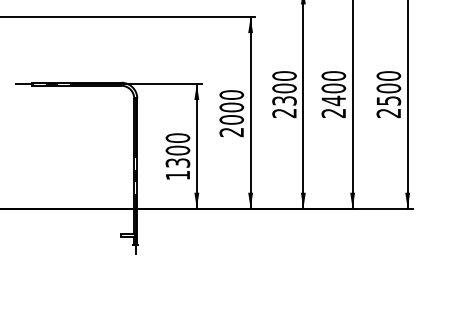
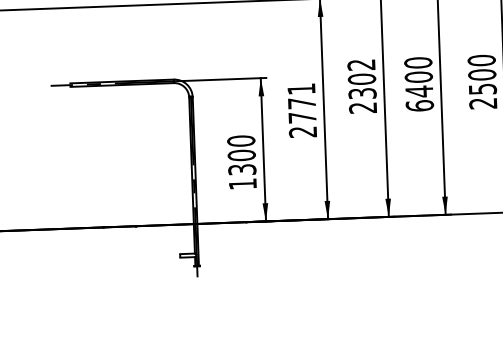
text: (284, 75) -> (361, 64), 2300 -> 2302
text: (231, 107) -> (301, 103), 2000 -> 2771
text: (333, 113) -> (419, 106), 2400 -> 6400

